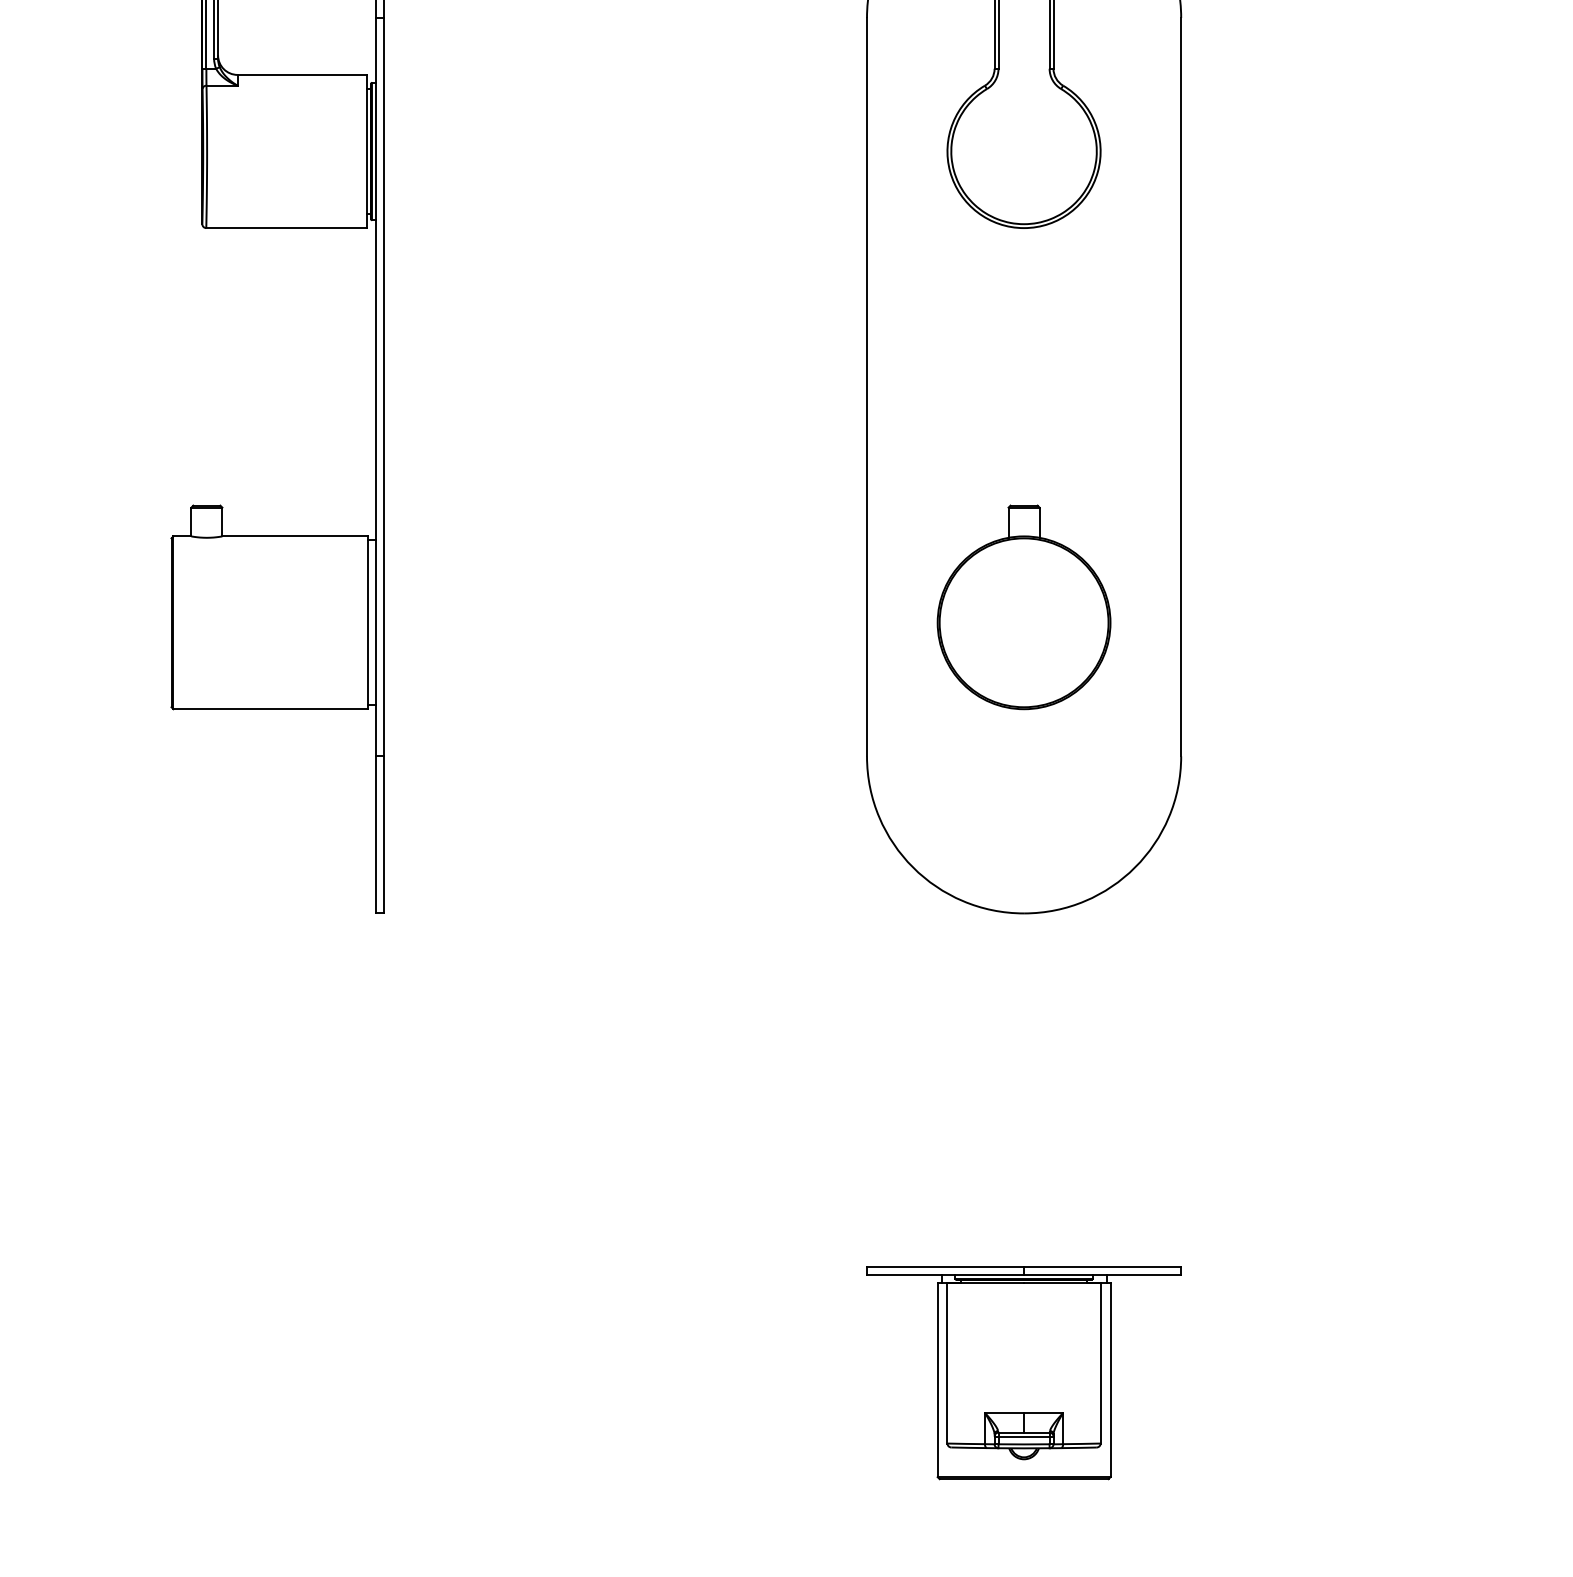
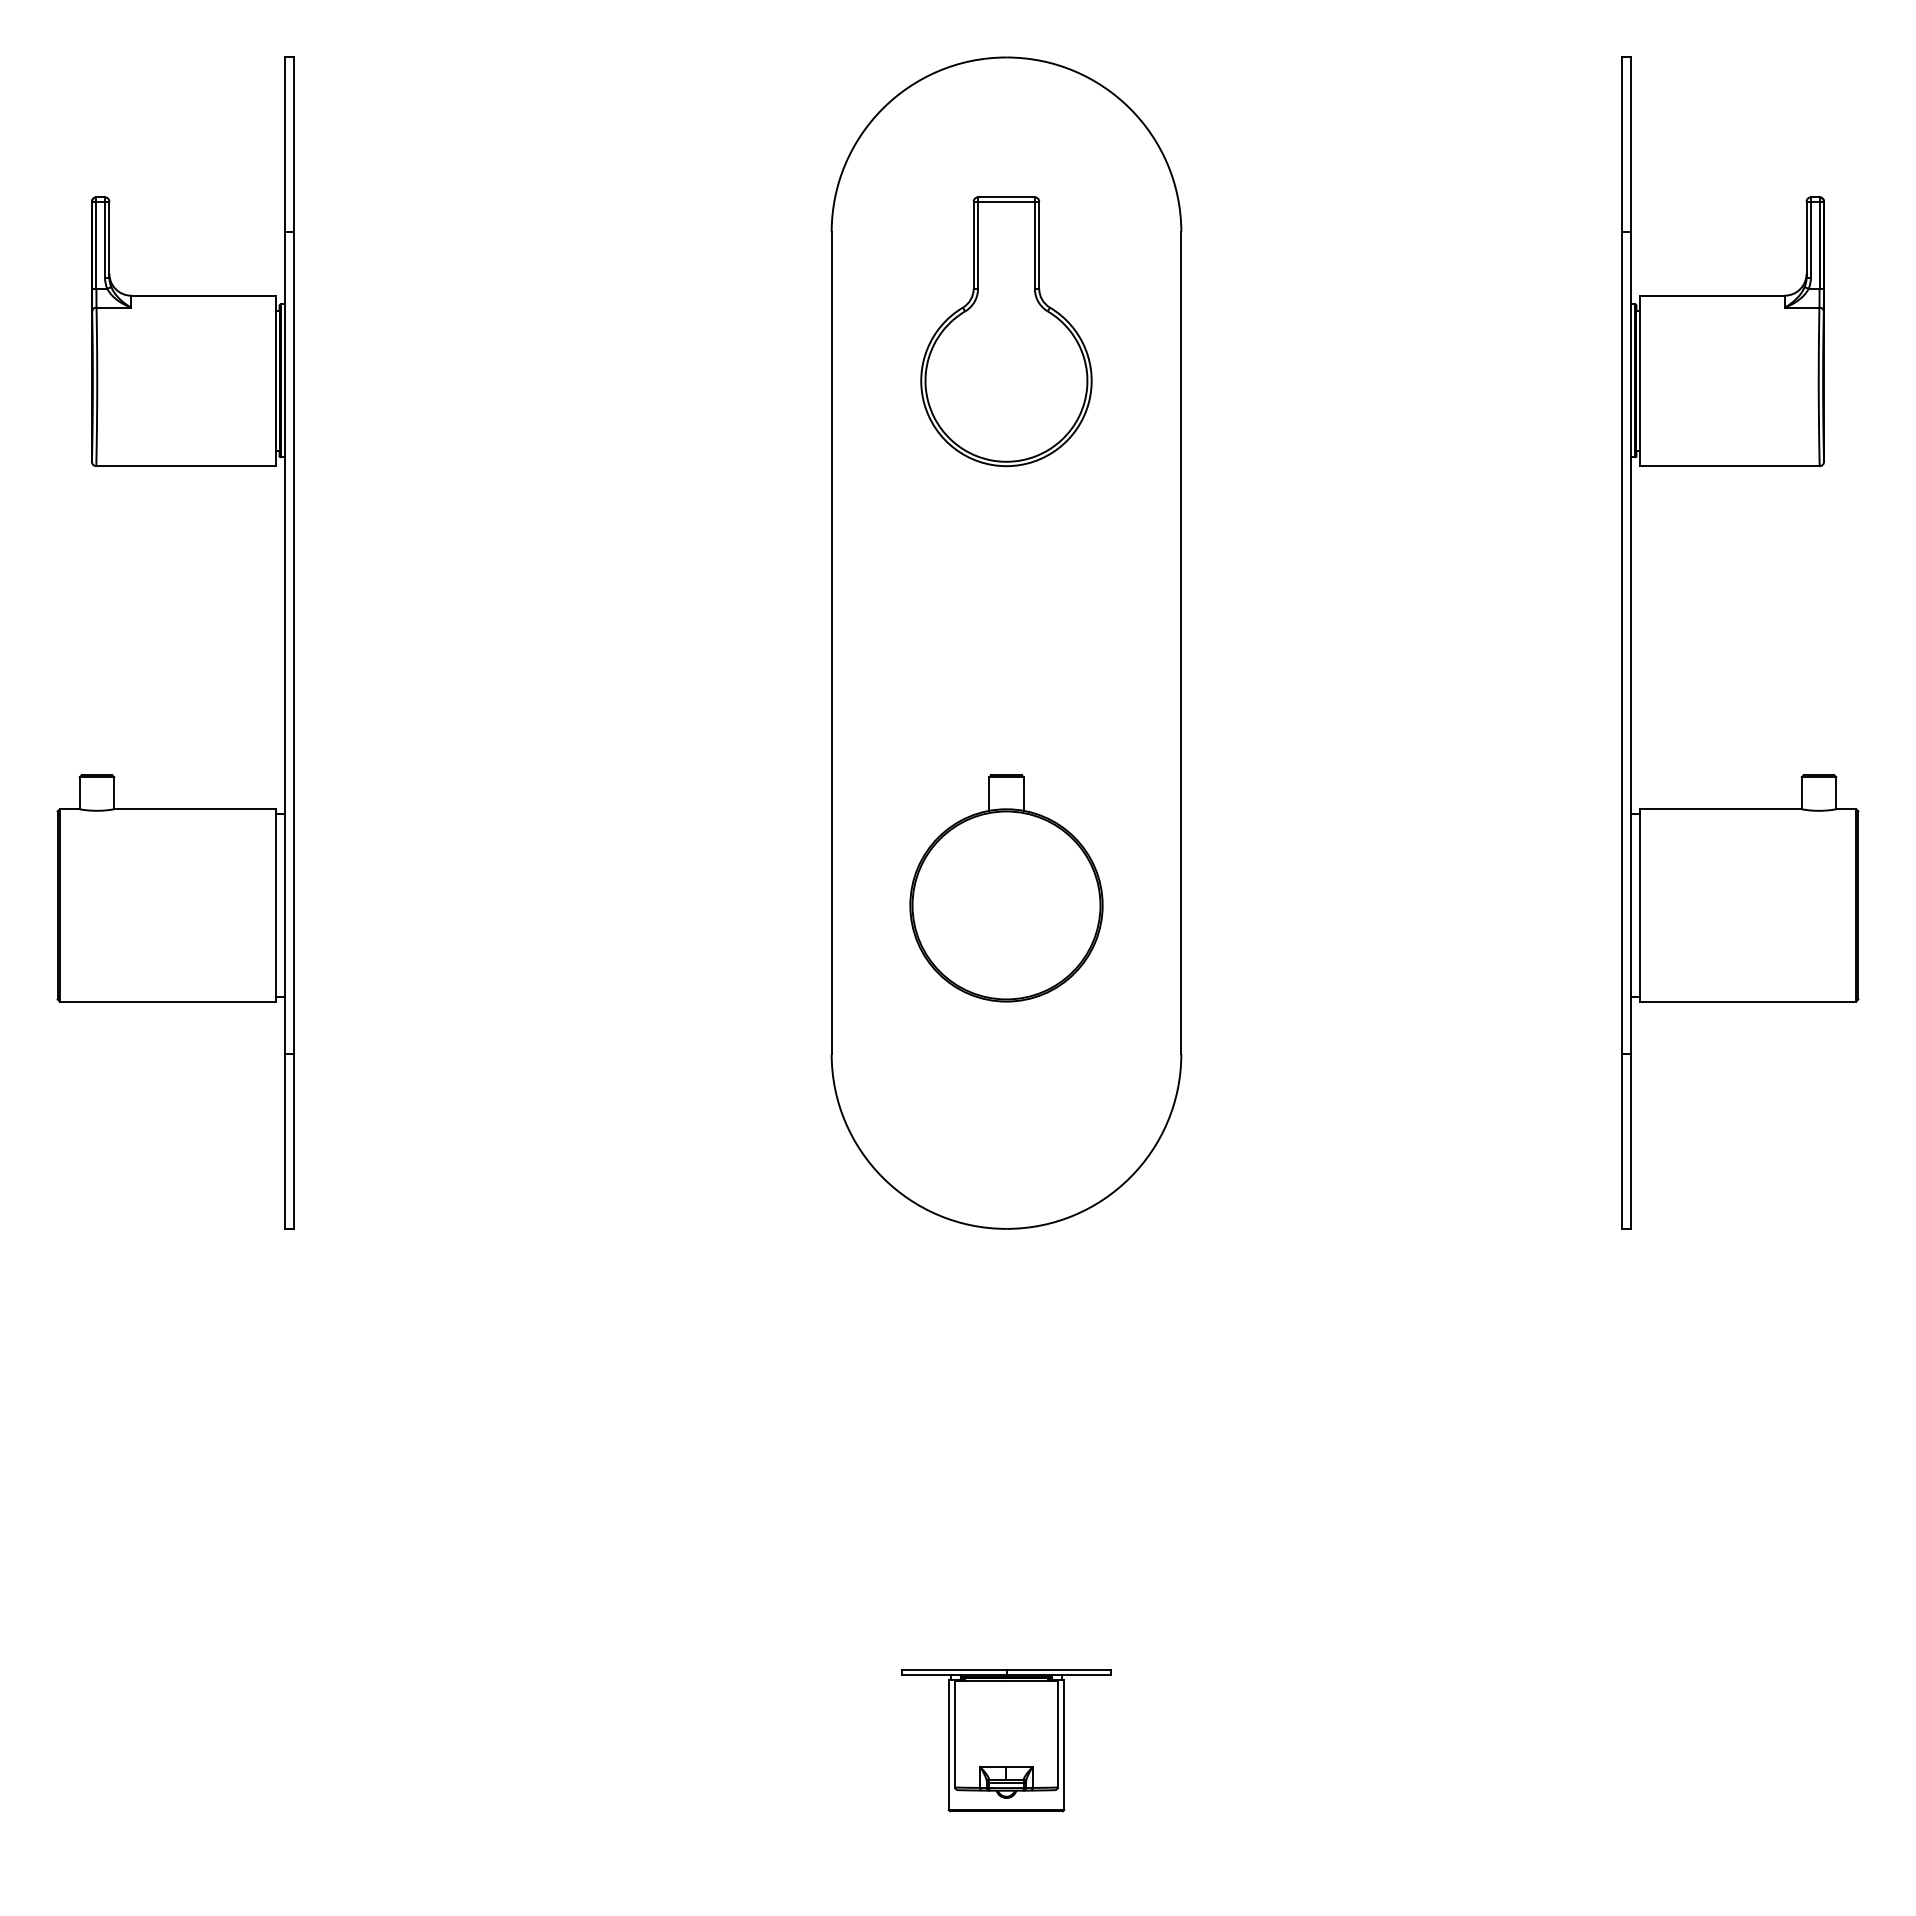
part: (1024, 1373) -> (1006, 1740), size x0.6

